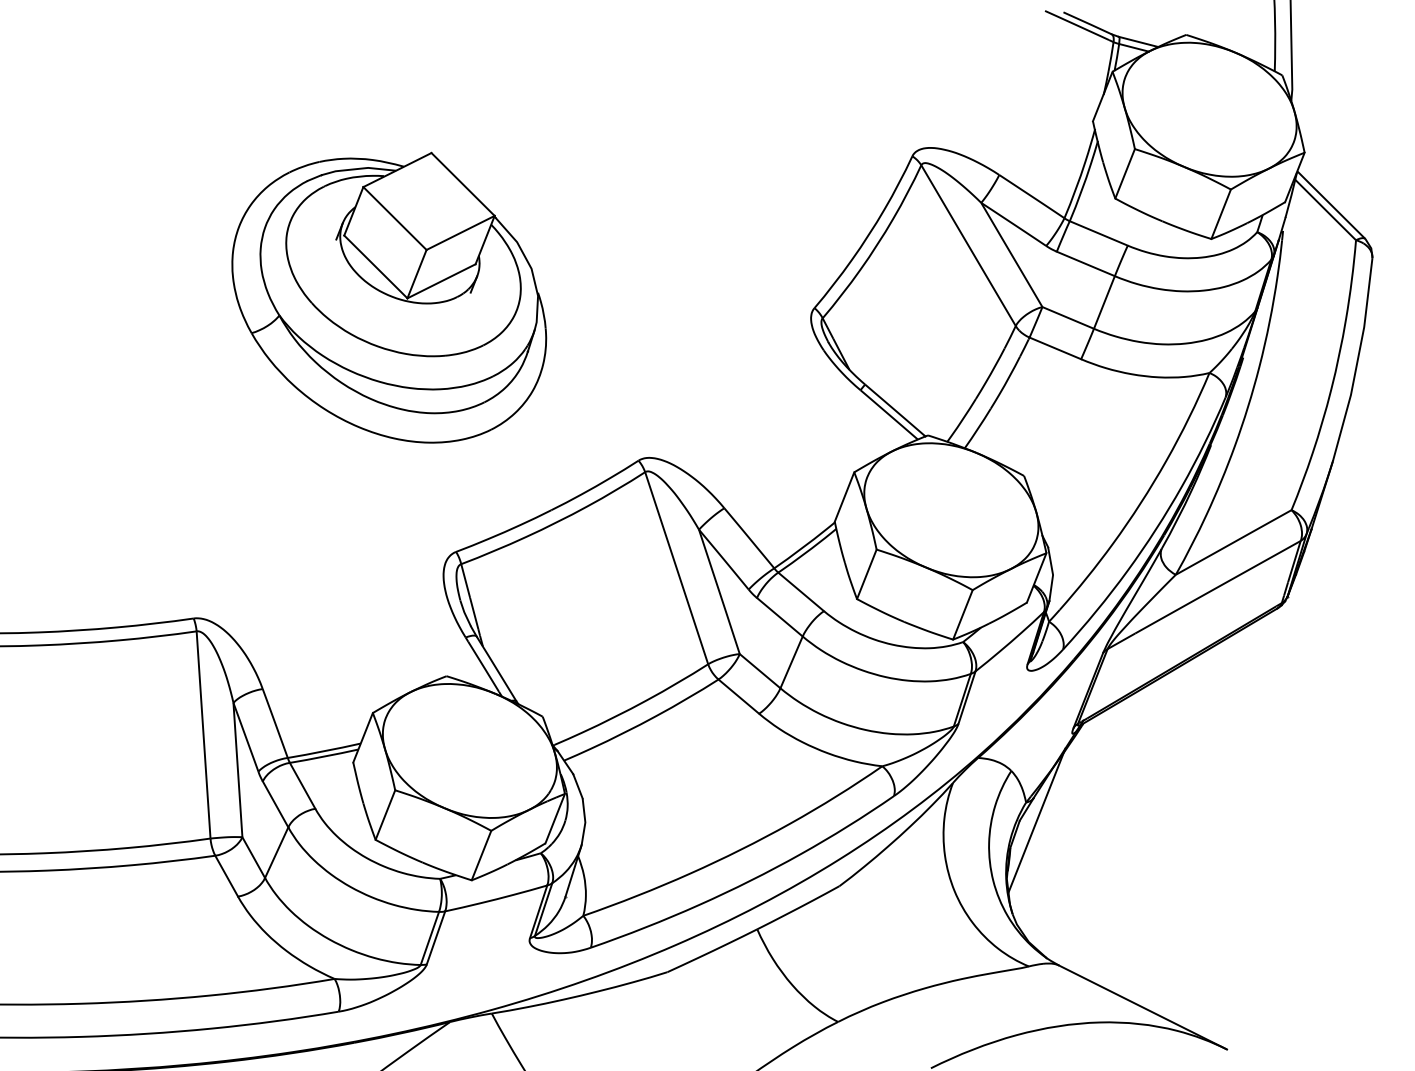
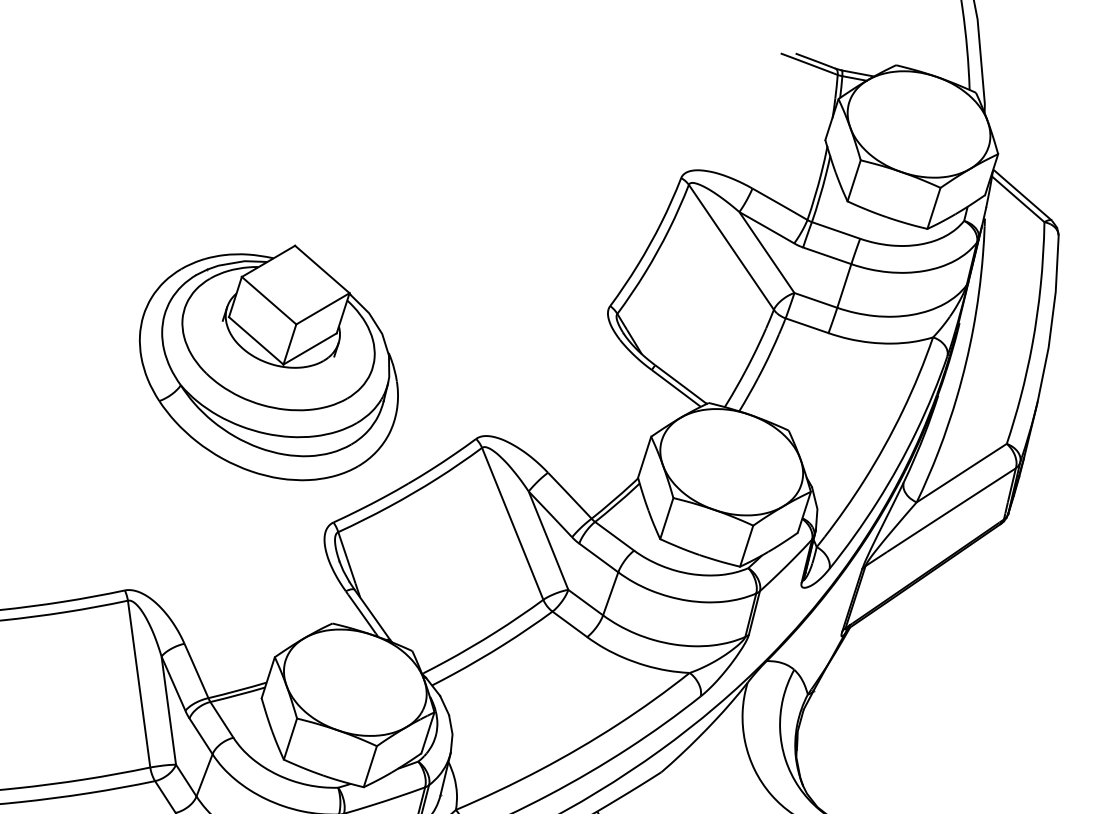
part: (389, 297) -> (268, 364), moved
line: (1036, 820) -> (817, 708), removed

